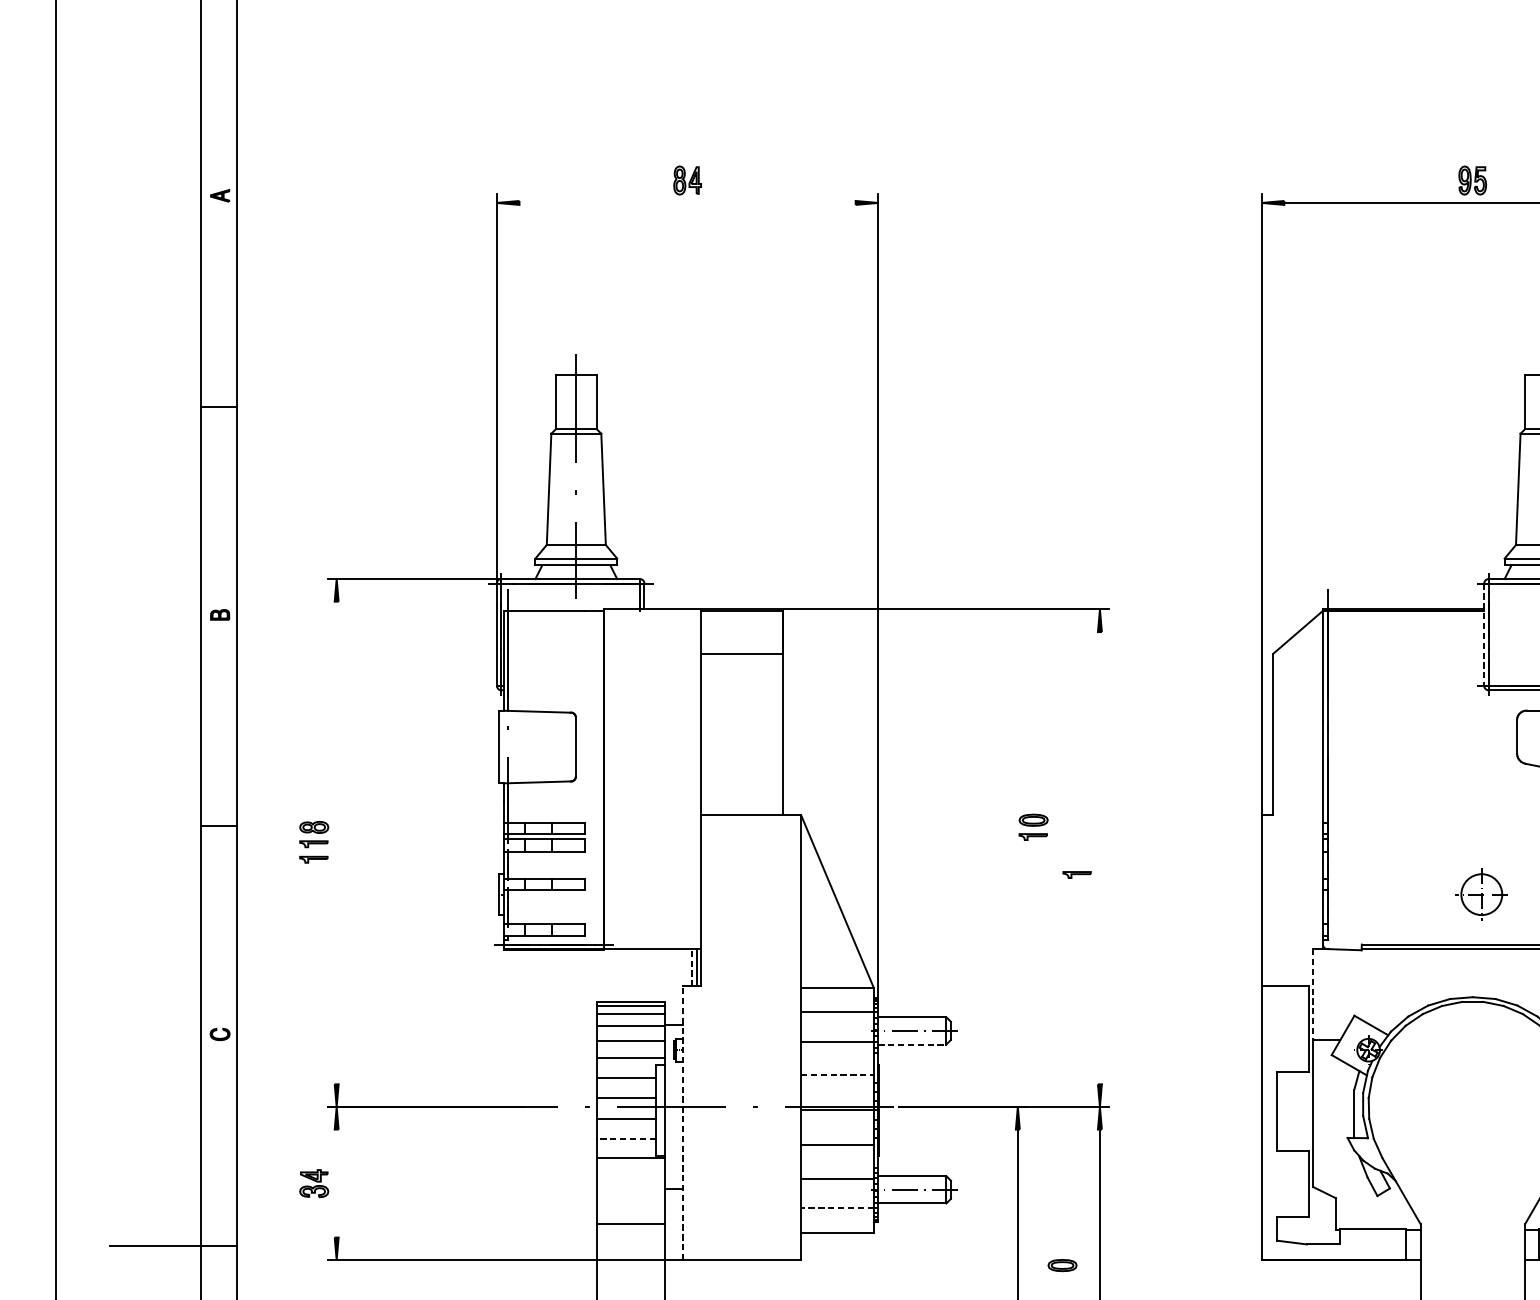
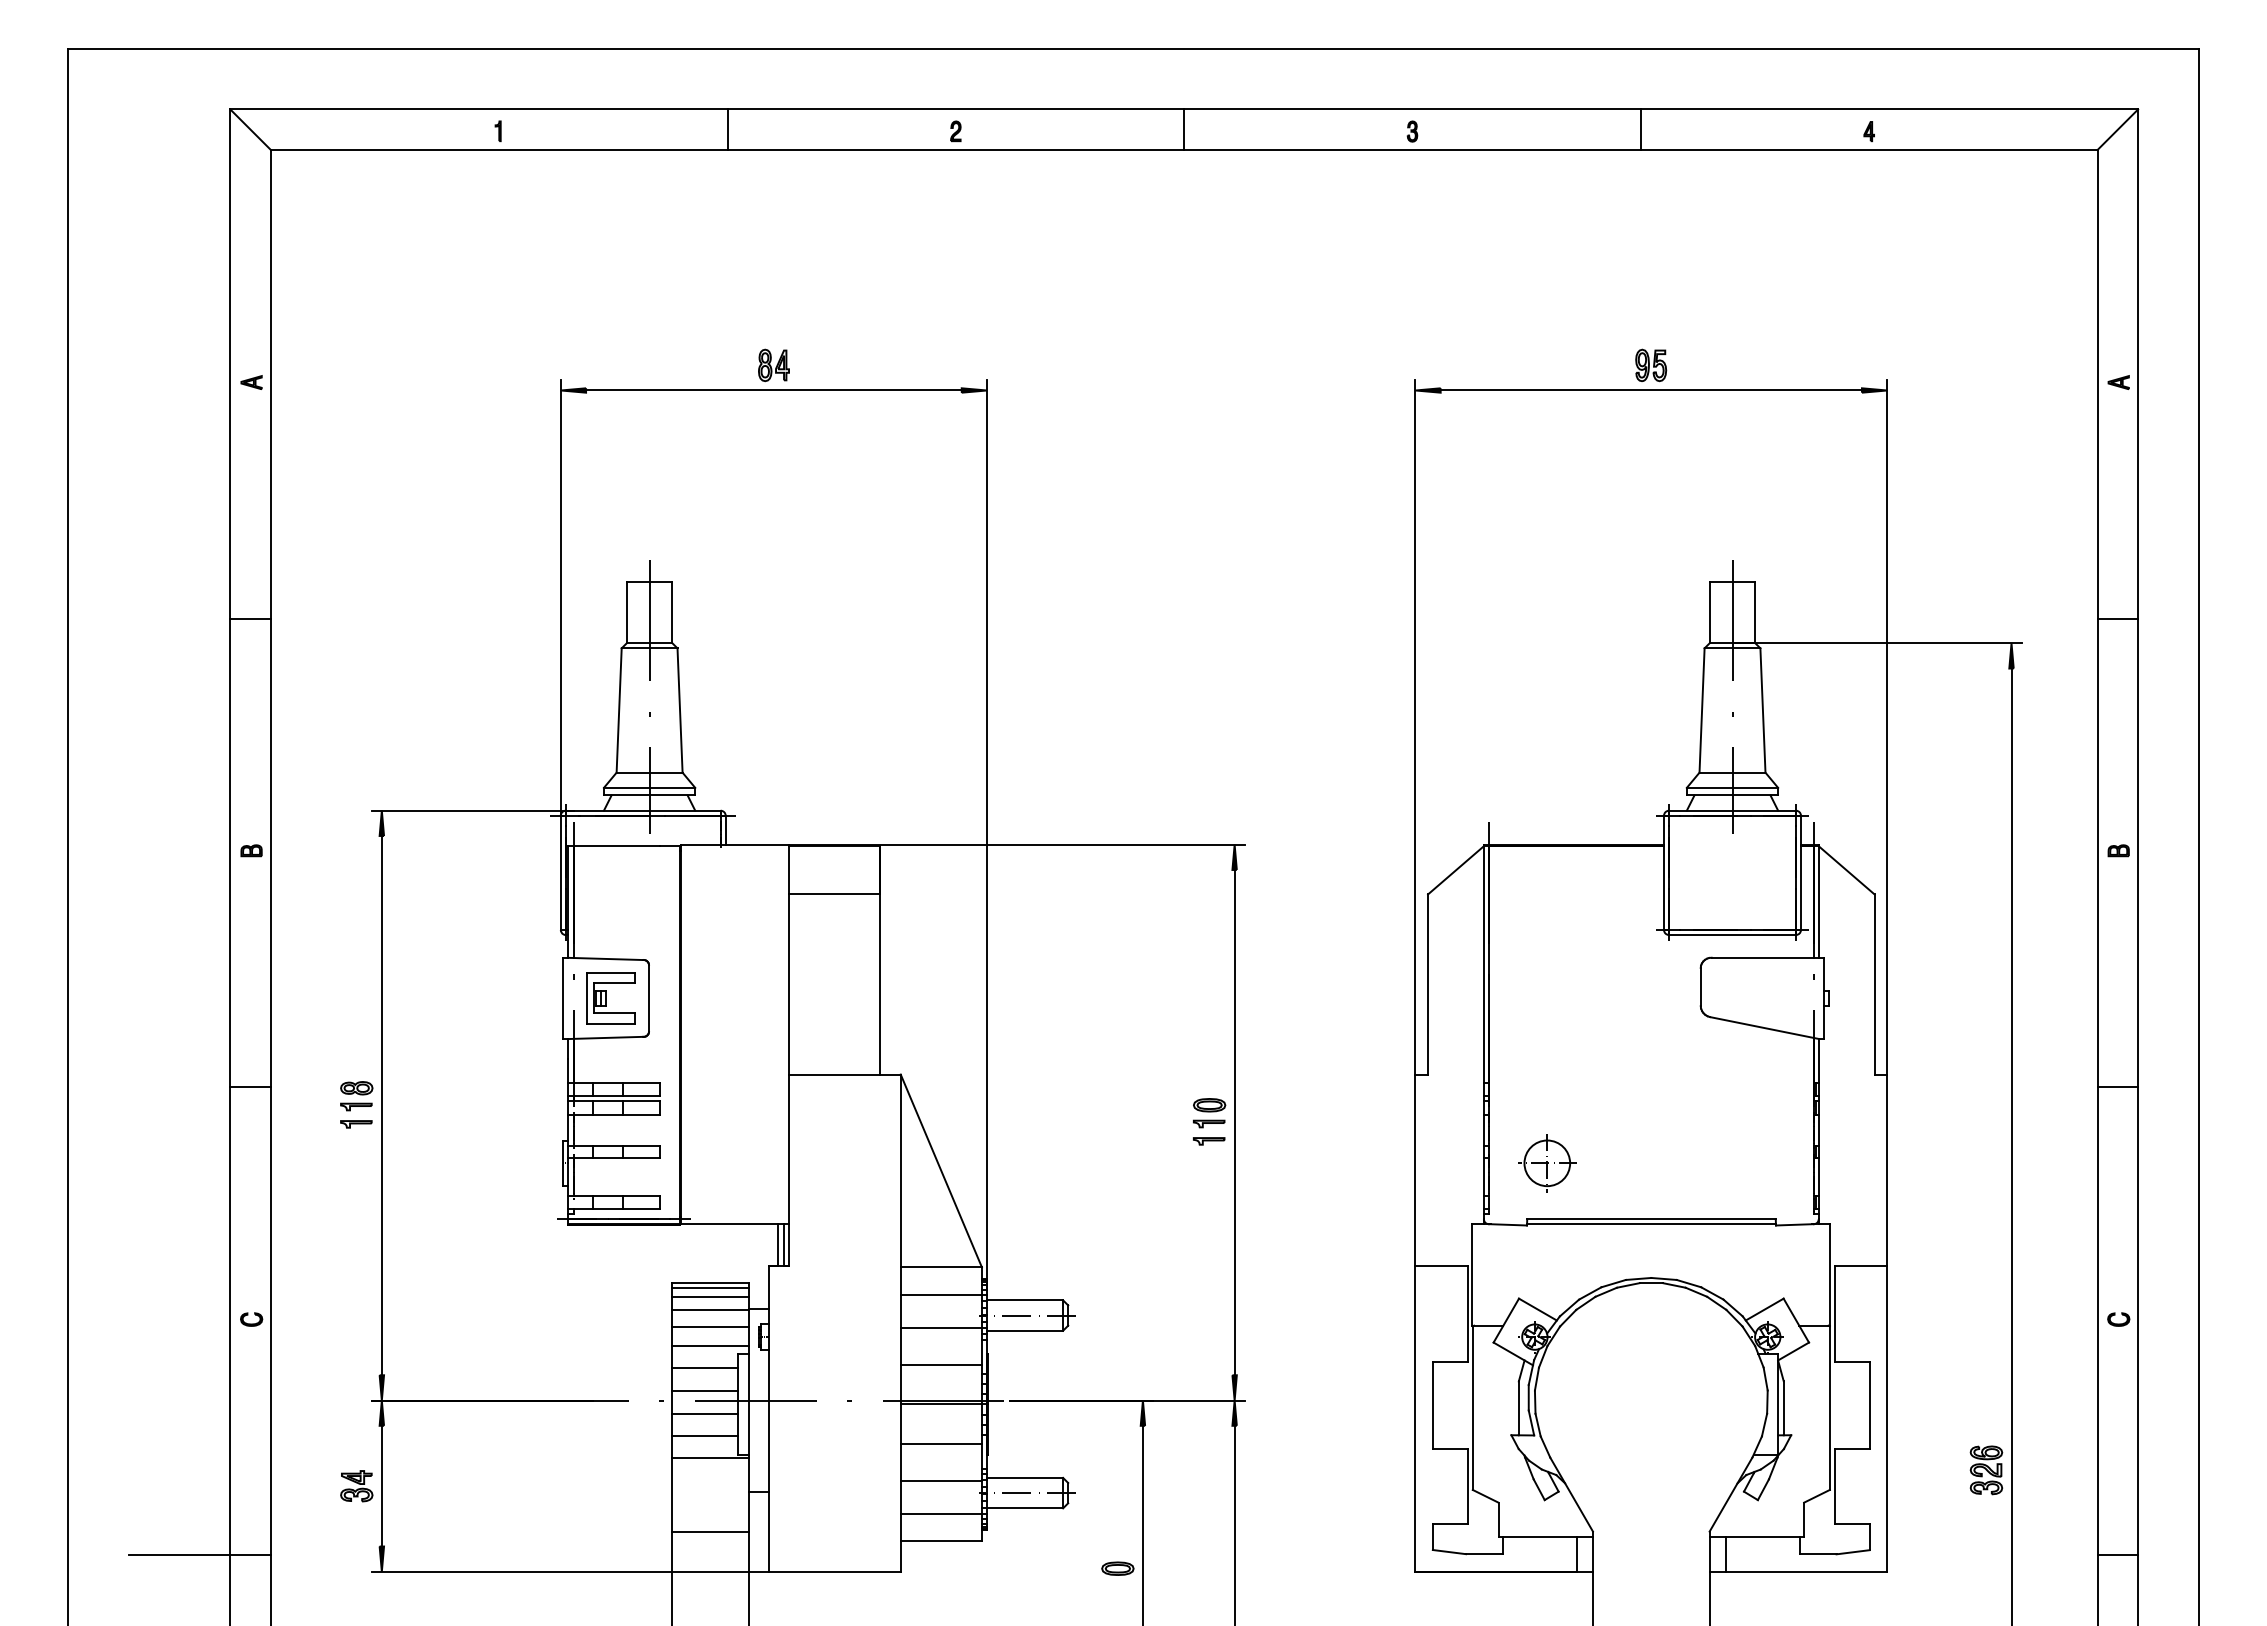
line: (687, 202) -> (773, 390), added
line: (1484, 635) -> (1664, 873), dashed -> solid
part: (541, 747) -> (610, 998), added
part: (1033, 827) -> (1209, 1113), moved
line: (336, 842) -> (381, 1105), added
line: (1099, 858) -> (1234, 1122), added
part: (1481, 894) -> (1547, 1163), moved
line: (691, 968) -> (778, 1245), dashed -> solid
line: (1312, 994) -> (1472, 1274), dashed -> solid
line: (912, 1044) -> (1025, 1330), dashed -> solid
line: (837, 1075) -> (941, 1365), dashed -> solid
line: (682, 1123) -> (768, 1418), dashed -> solid
line: (626, 1139) -> (705, 1436), dashed -> solid
line: (336, 1182) -> (381, 1485), added
line: (837, 1208) -> (941, 1513), dashed -> solid
part: (1062, 1265) -> (1117, 1568), moved

